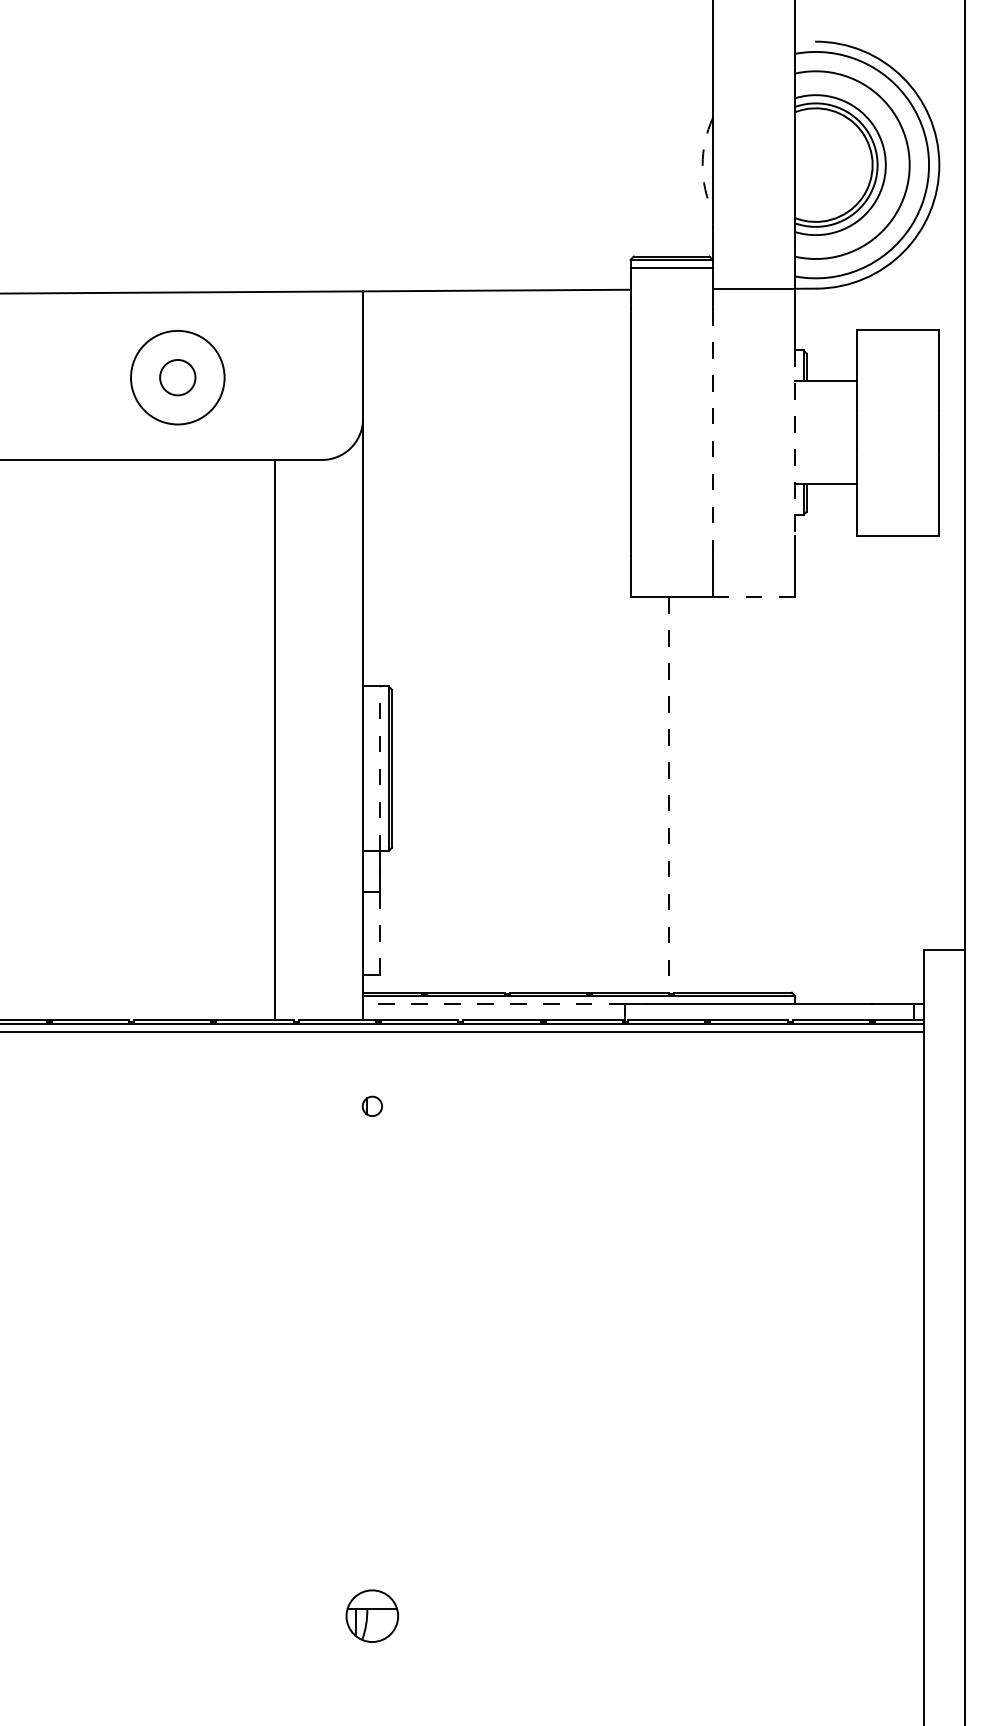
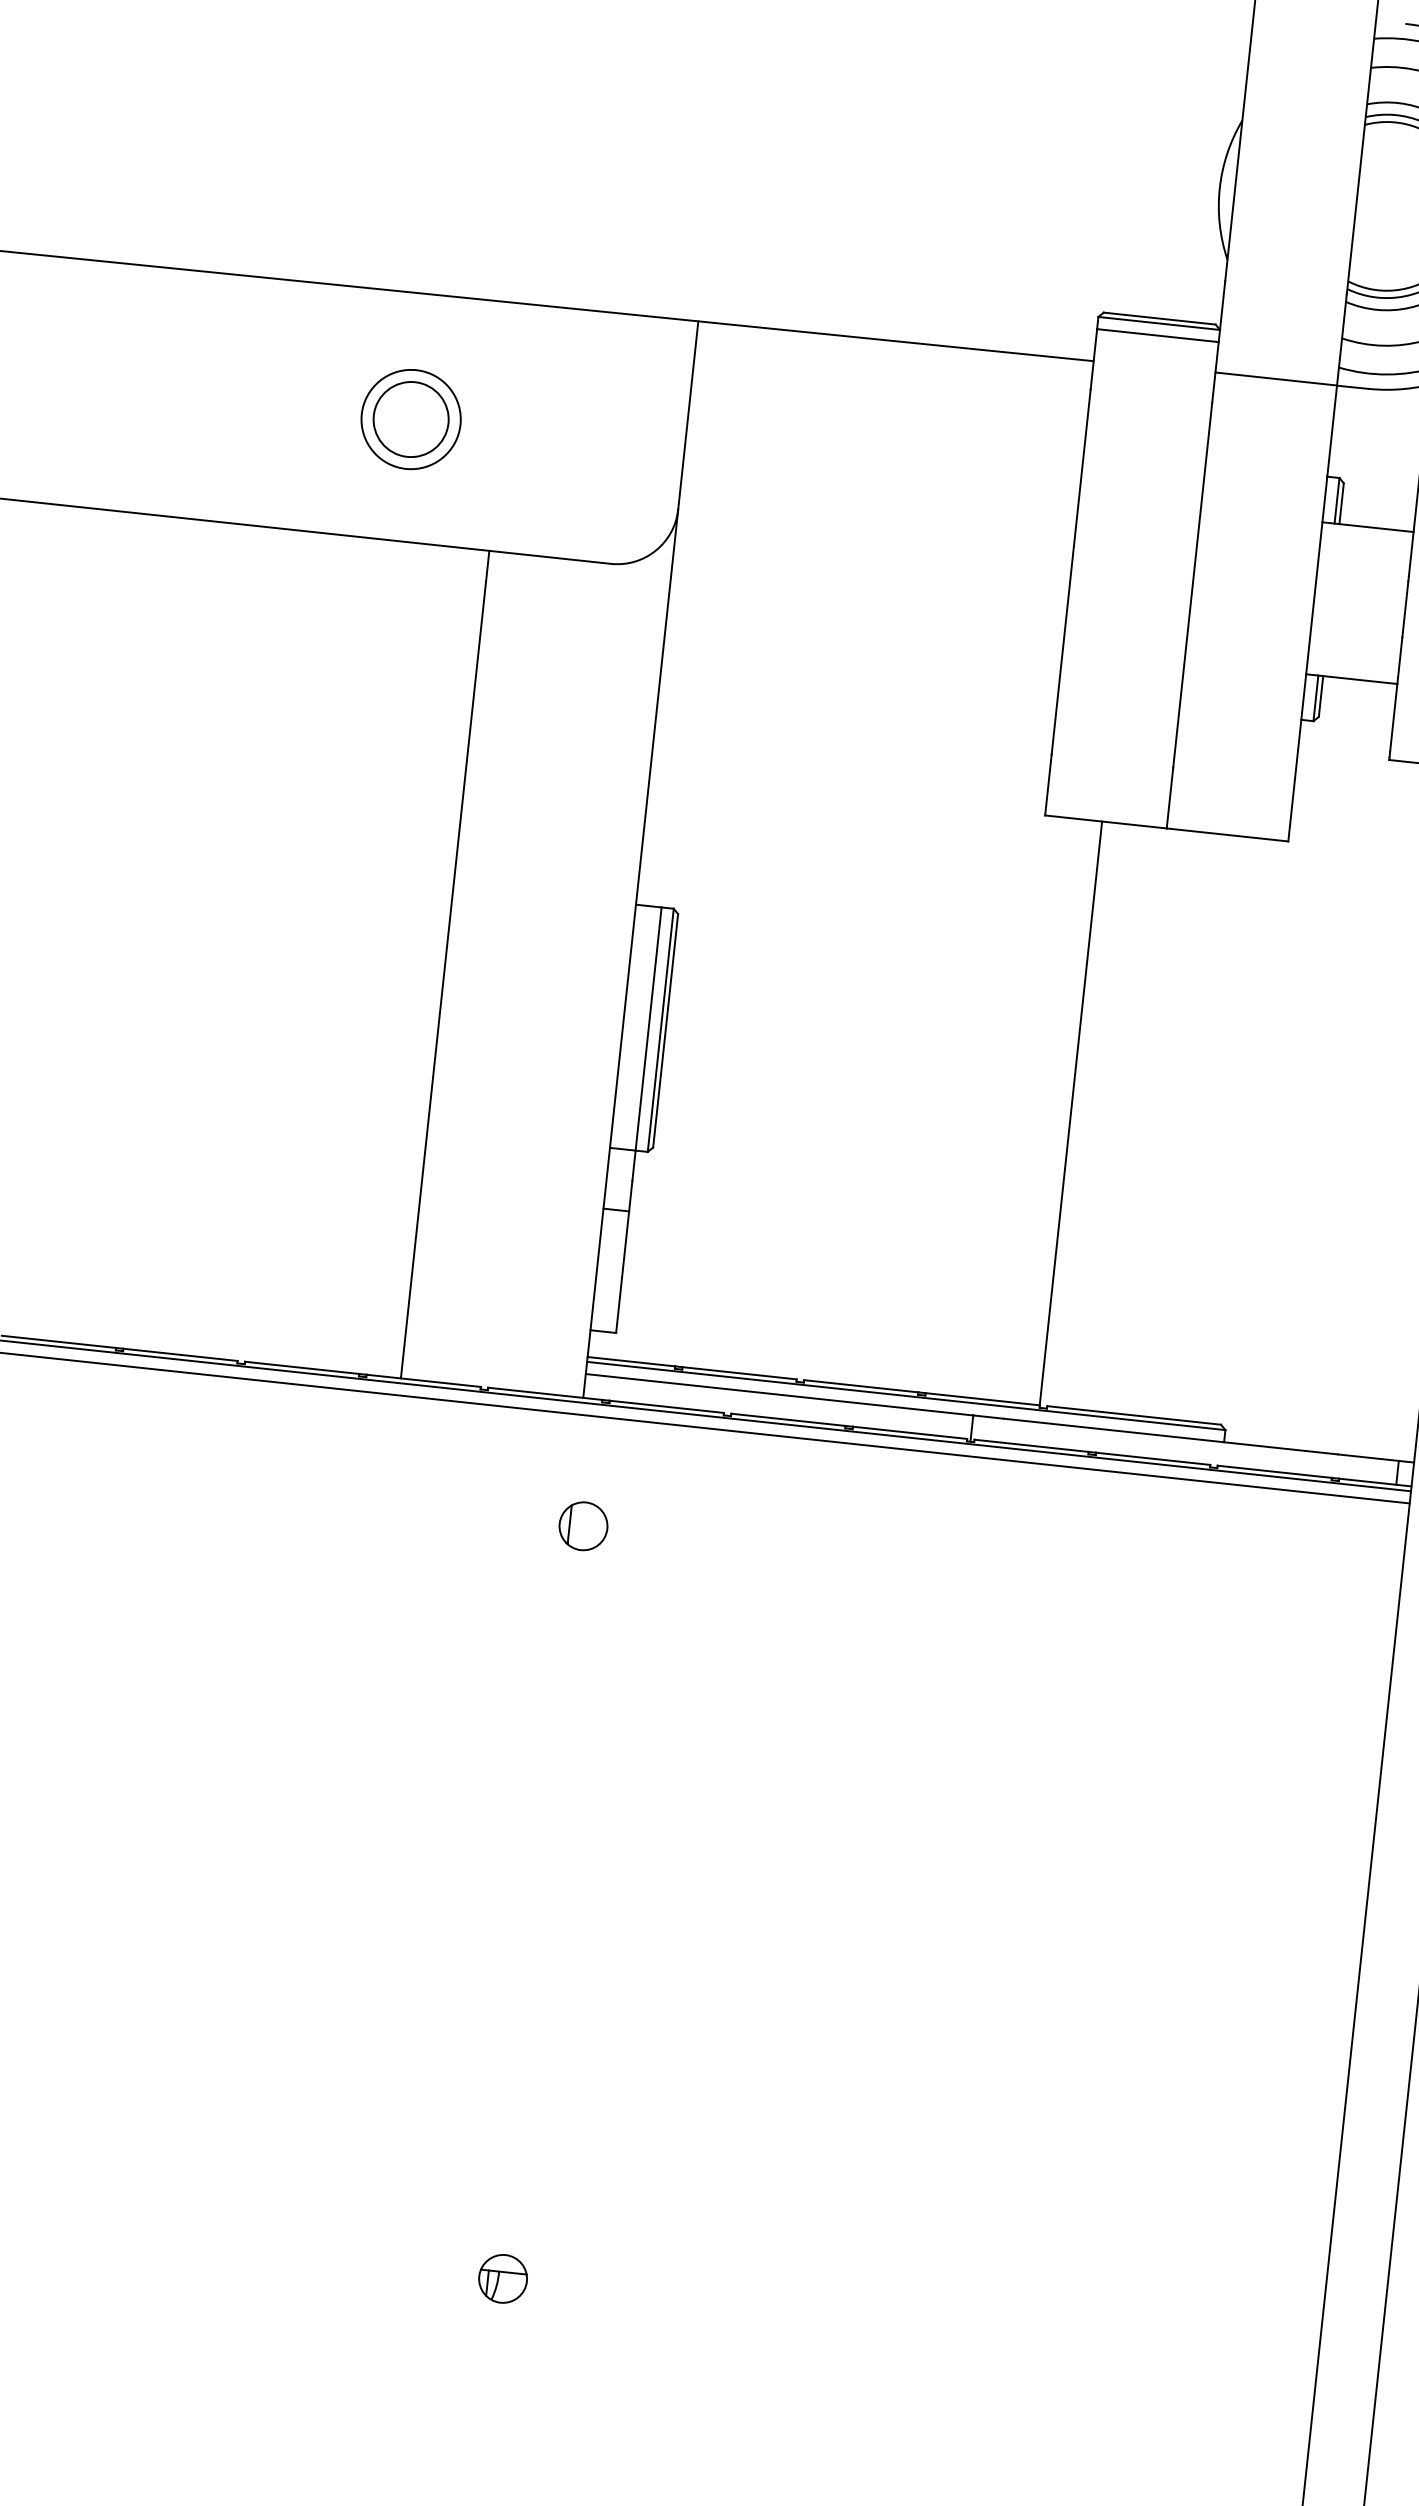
arc: (702, 165) -> (1219, 189), dashed -> solid
circle: (177, 377) -> (410, 419), size x0.71
circle: (177, 377) -> (410, 419), size x1.43
line: (712, 433) -> (1191, 586), dashed -> solid
line: (795, 443) -> (1312, 614), dashed -> solid
line: (754, 597) -> (1228, 835), dashed -> solid
line: (274, 740) -> (444, 965), moved
line: (380, 768) -> (648, 1028), dashed -> solid
line: (669, 795) -> (1071, 1114), dashed -> solid
line: (380, 932) -> (622, 1270), dashed -> solid
line: (493, 1004) -> (778, 1395), dashed -> solid
part: (372, 1106) -> (583, 1526), size x1.67
part: (372, 1615) -> (503, 2278), size x0.62

